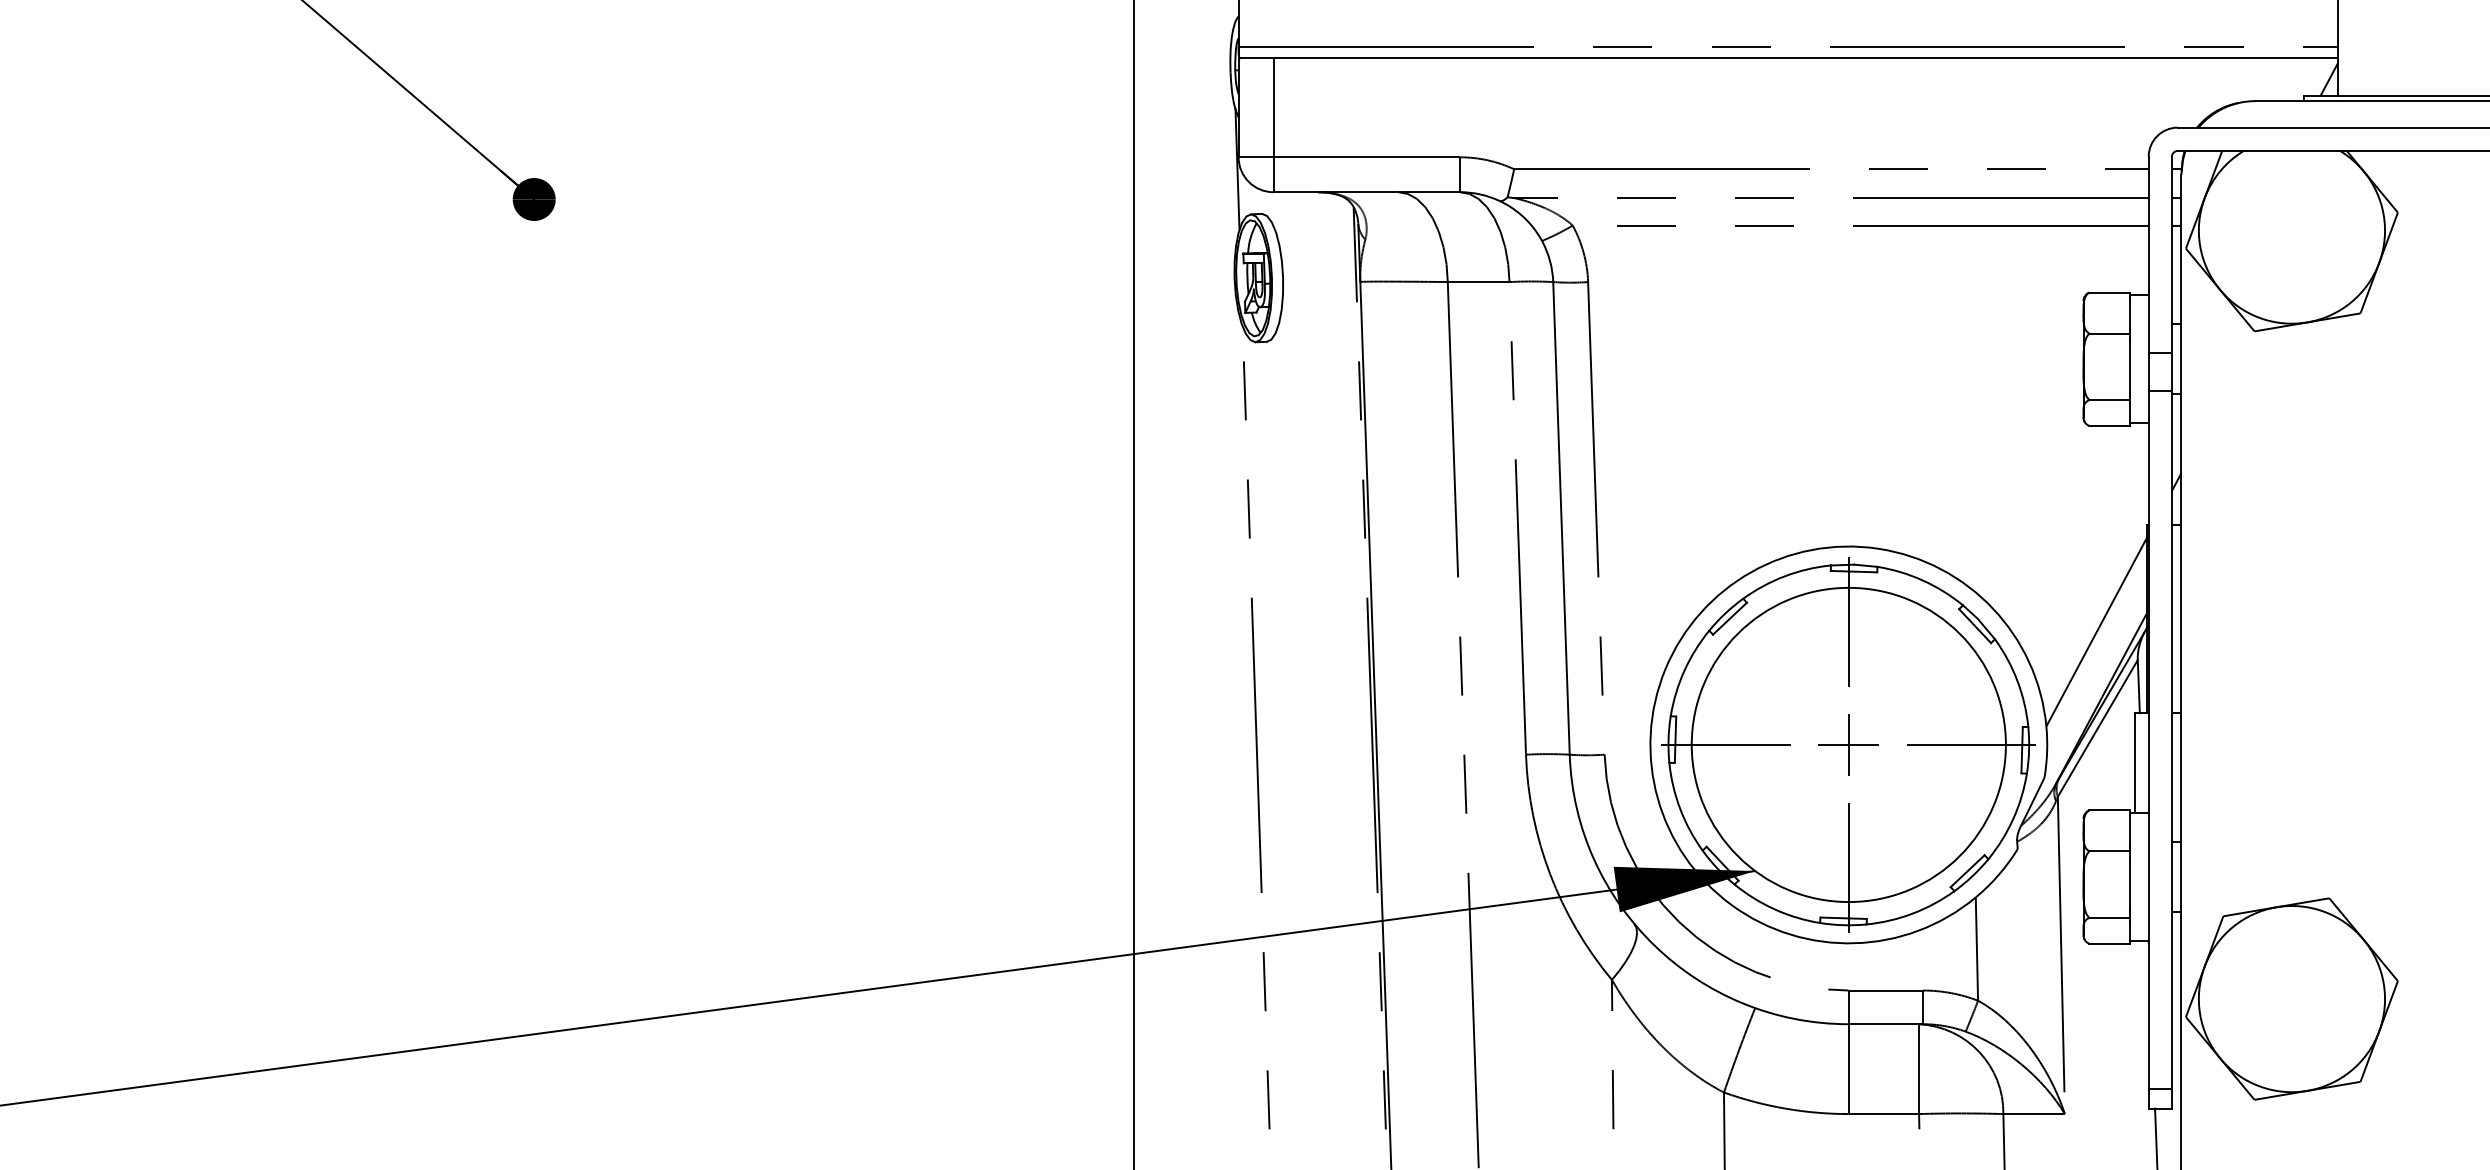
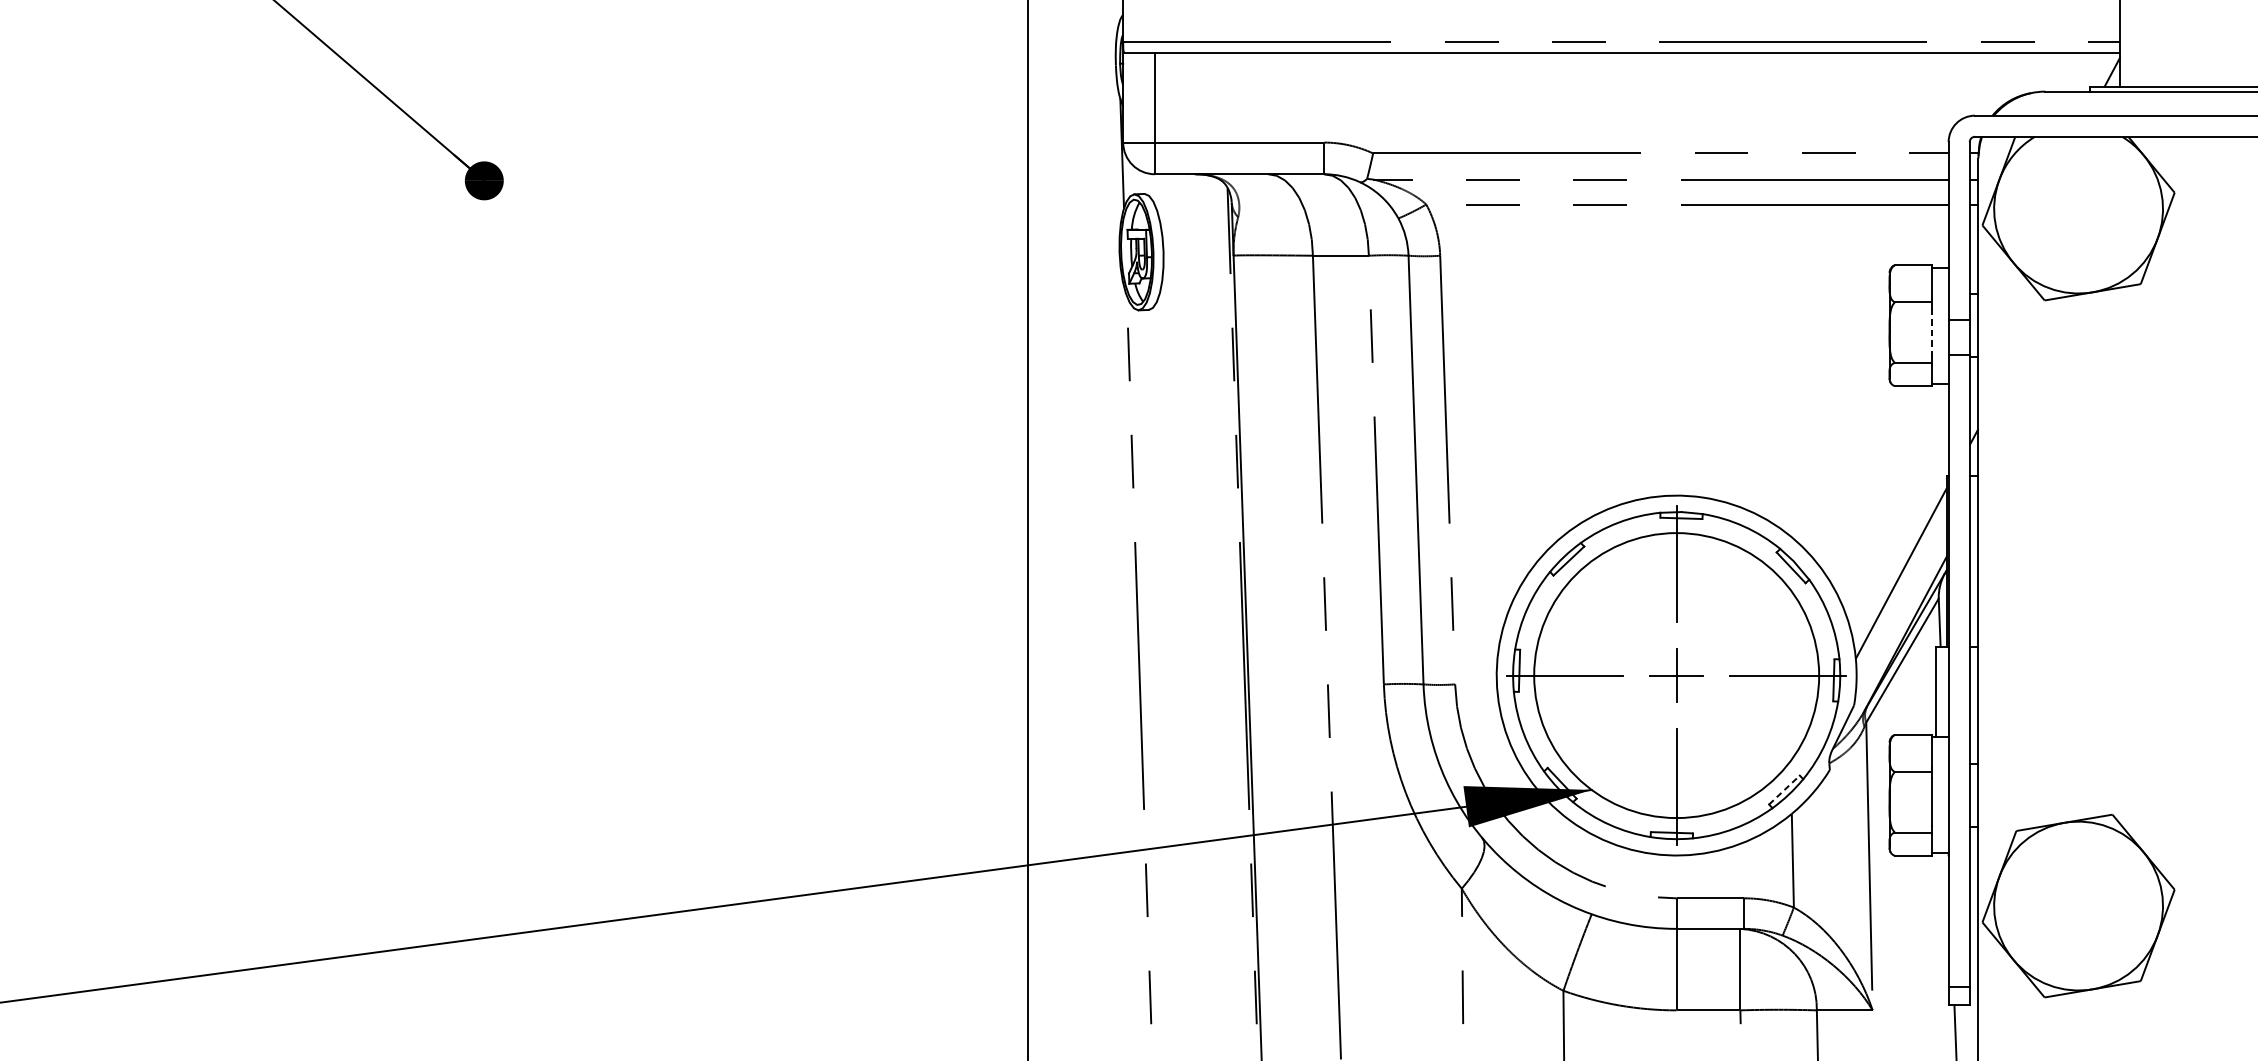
line: (2130, 367) -> (1932, 333), solid -> dashed
line: (1968, 870) -> (1785, 789), solid -> dashed

